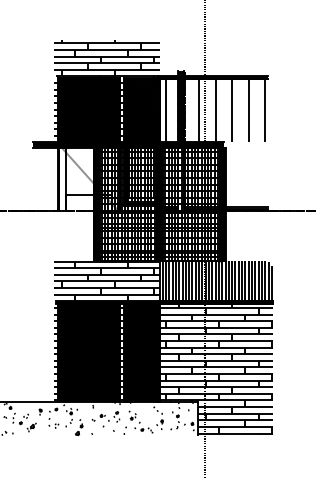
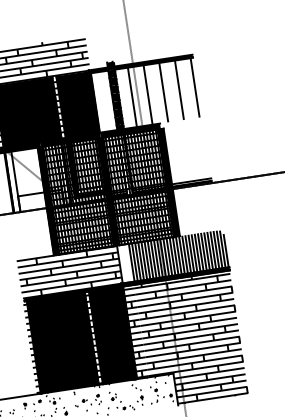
hatch: (166, 110) -> (101, 101), removed
hatch: (165, 280) -> (124, 263), removed

